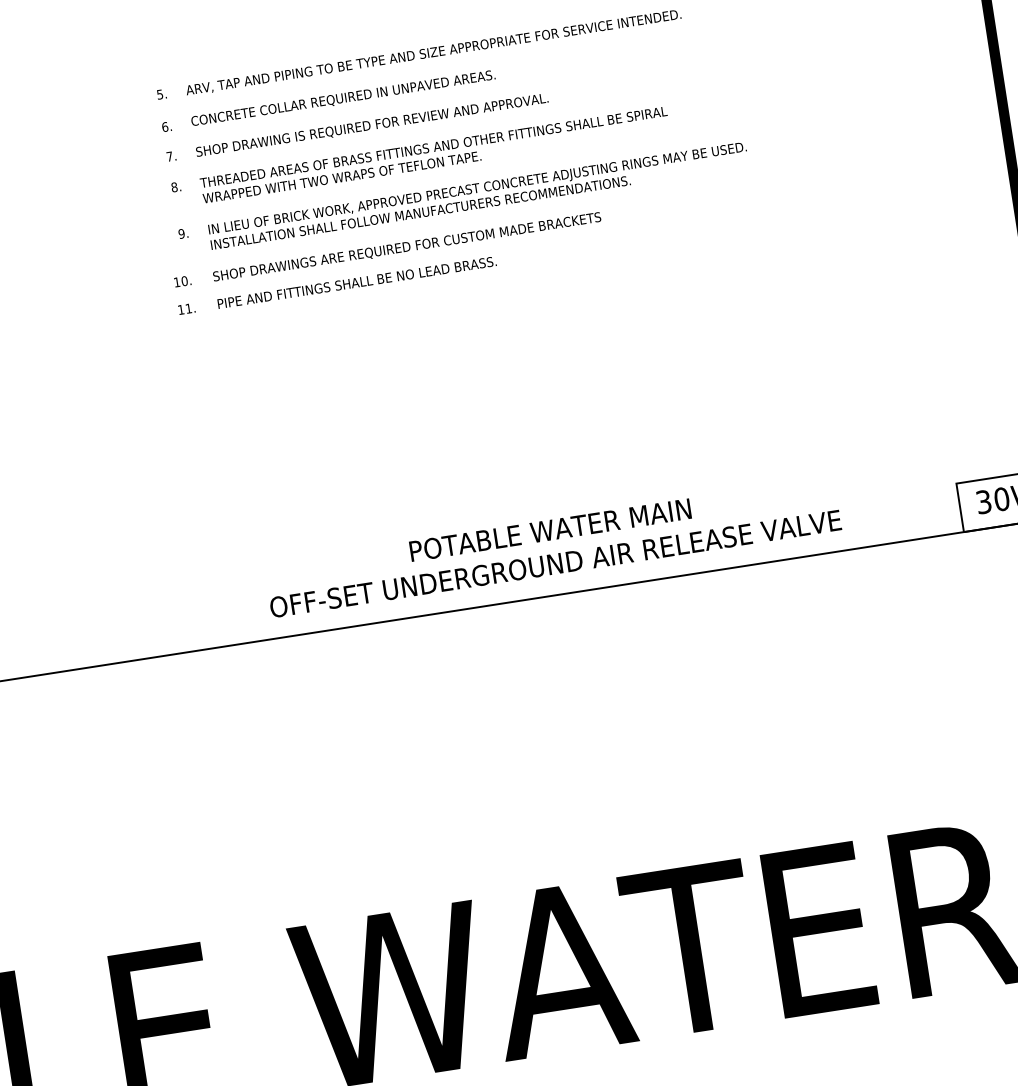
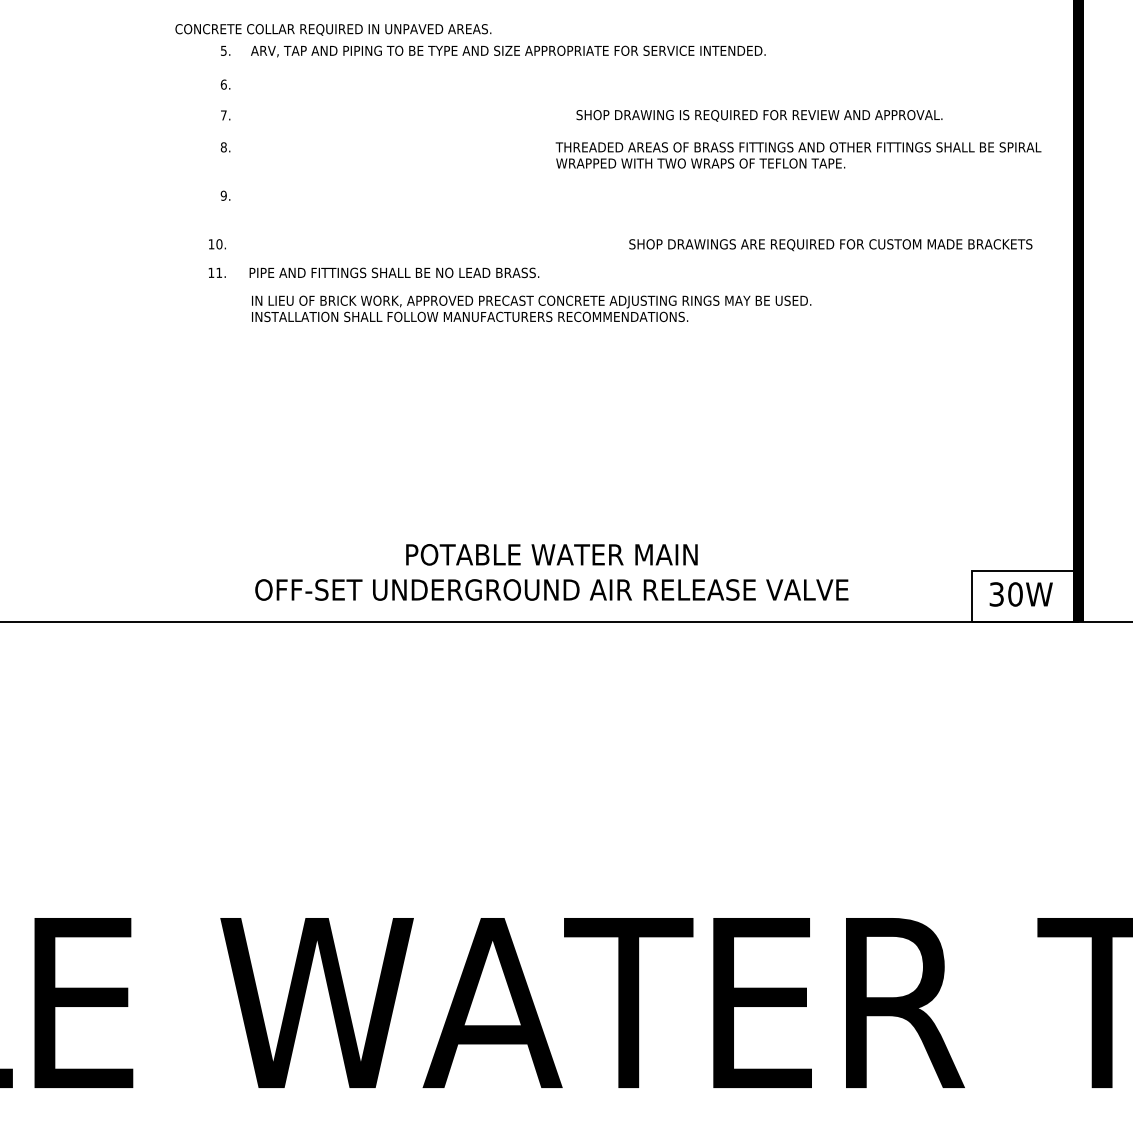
text: (343, 98) -> (333, 29), moved
text: (372, 125) -> (759, 115), moved
text: (434, 155) -> (798, 155), moved
text: (478, 195) -> (531, 308), moved
text: (406, 247) -> (830, 245), moved

